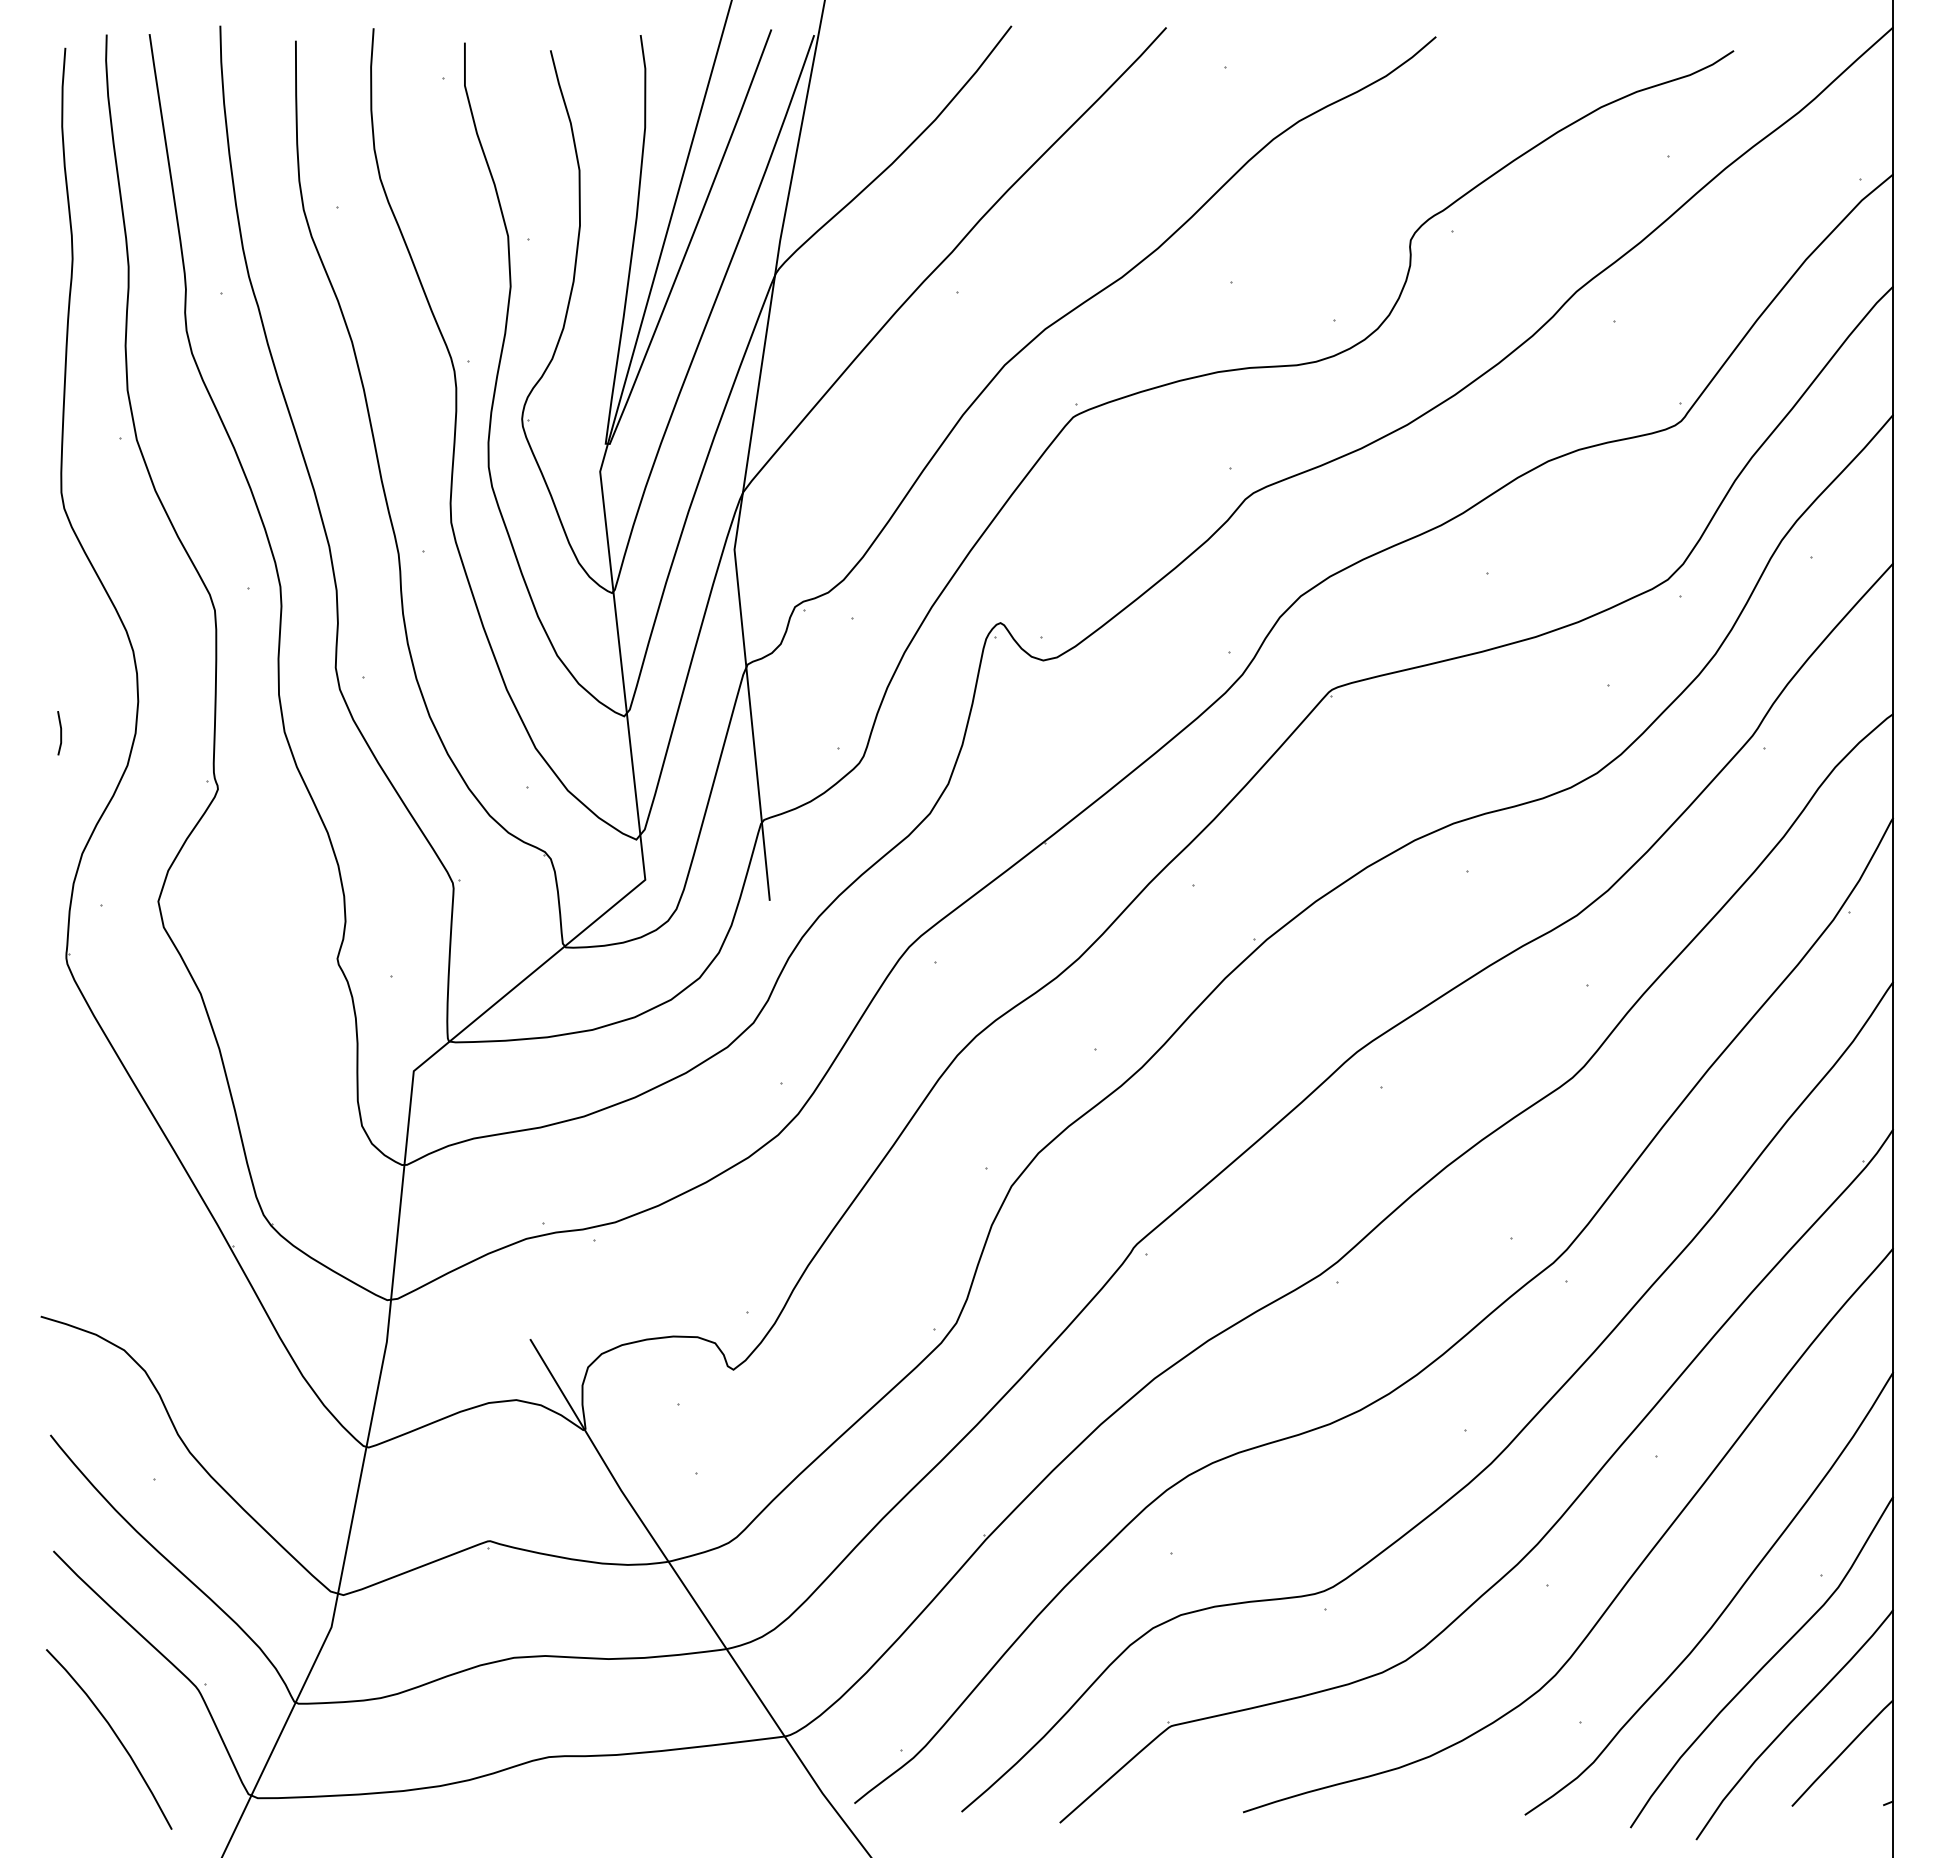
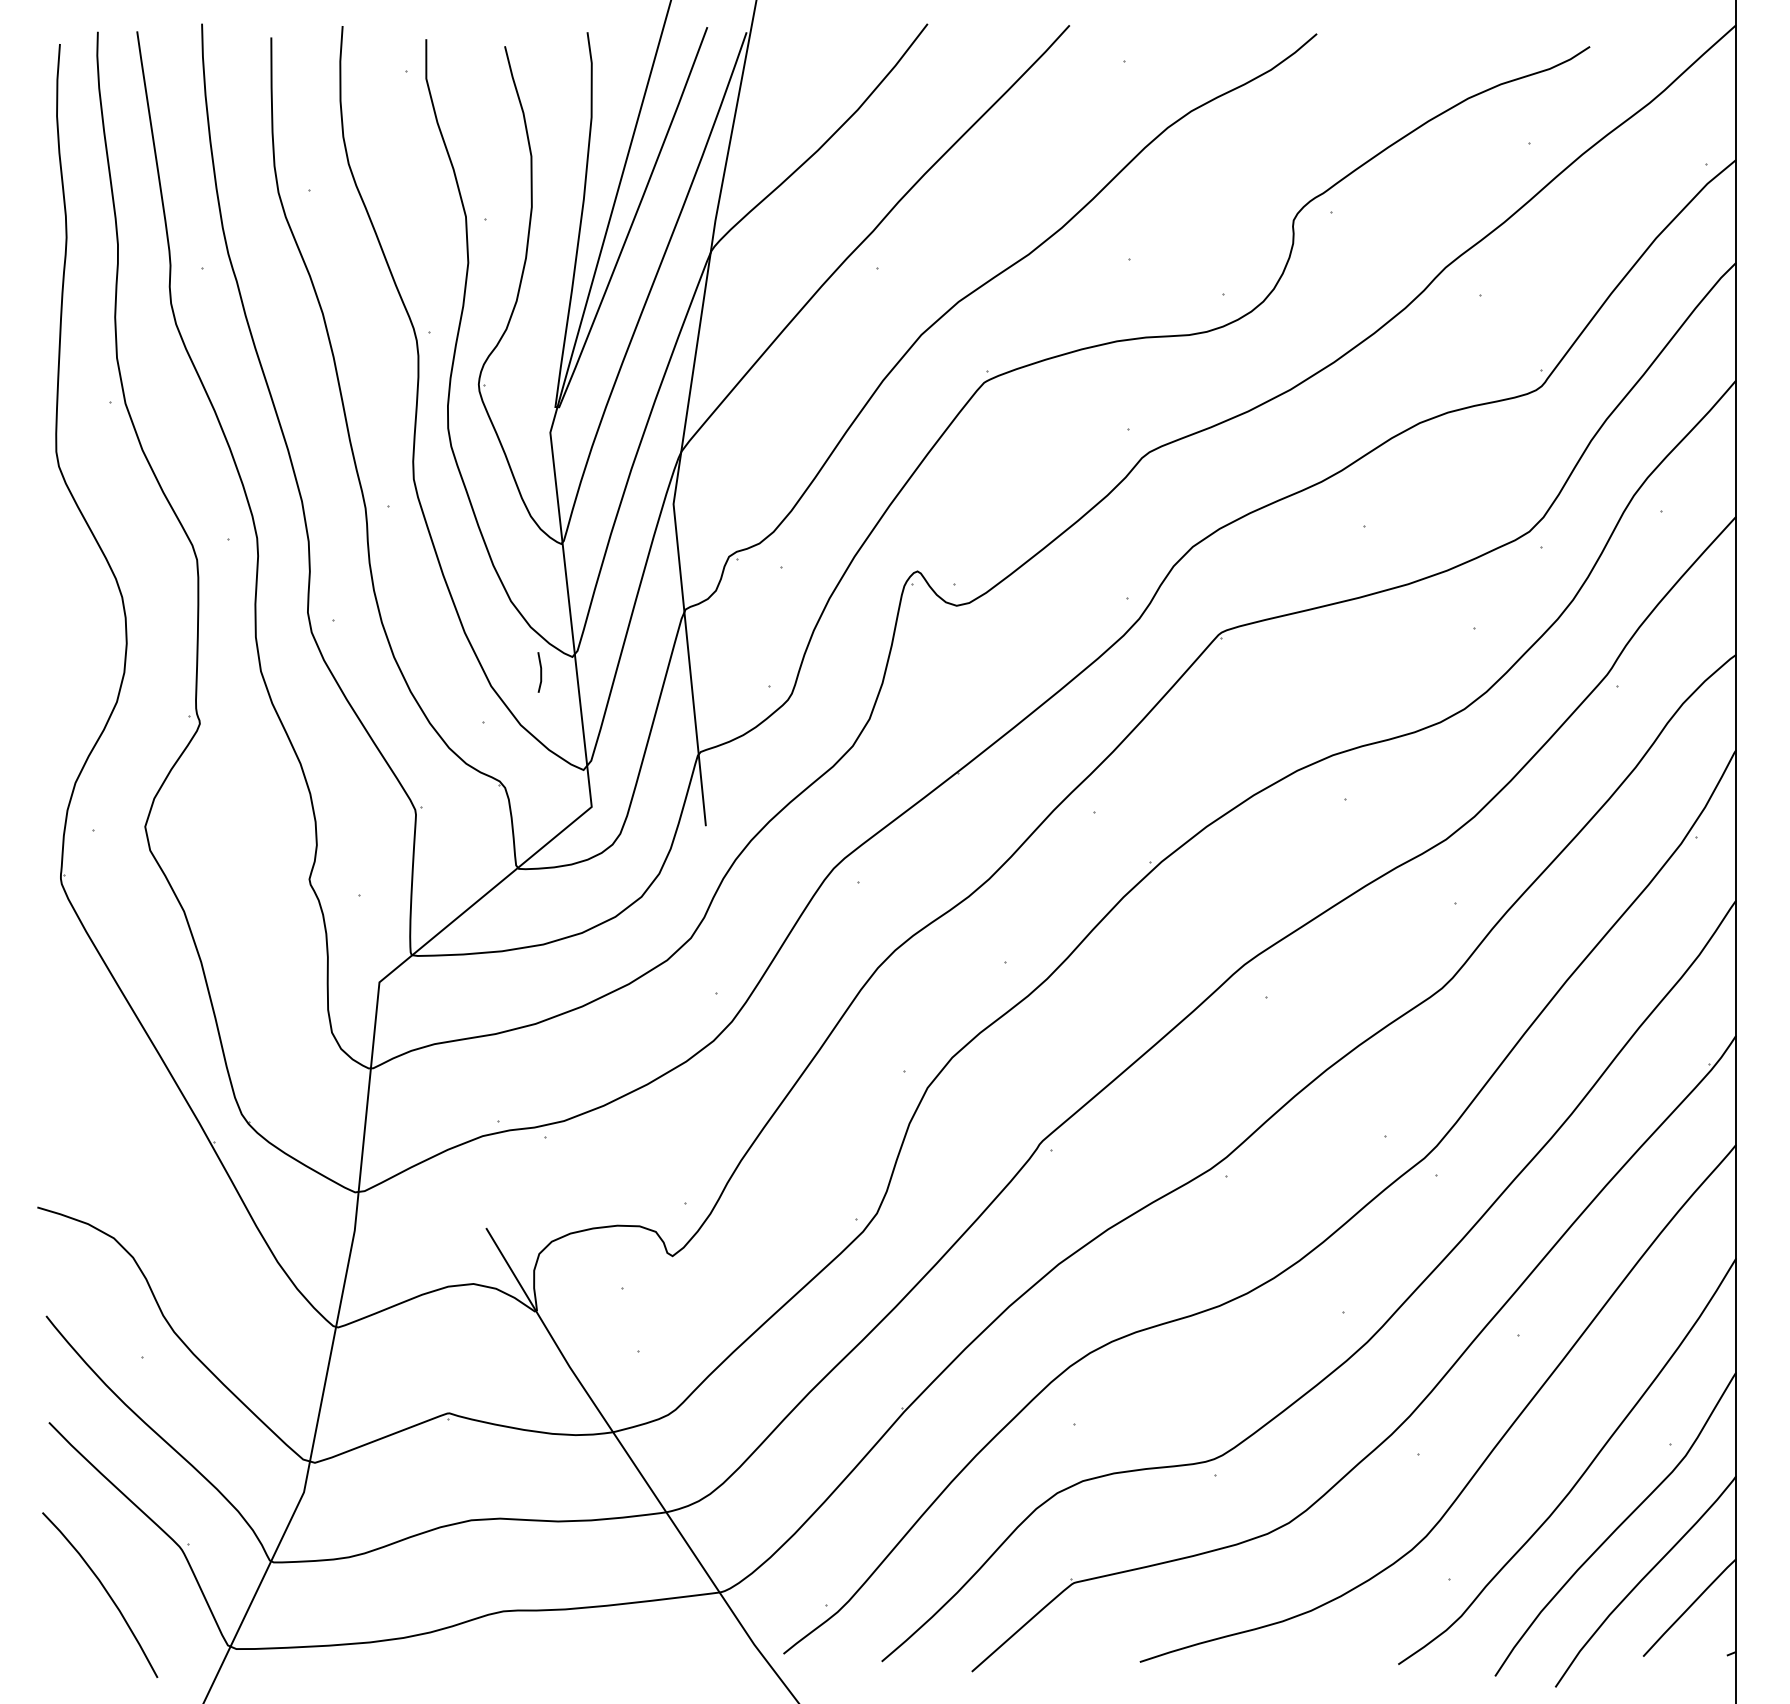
line: (60, 733) -> (540, 672), moved

